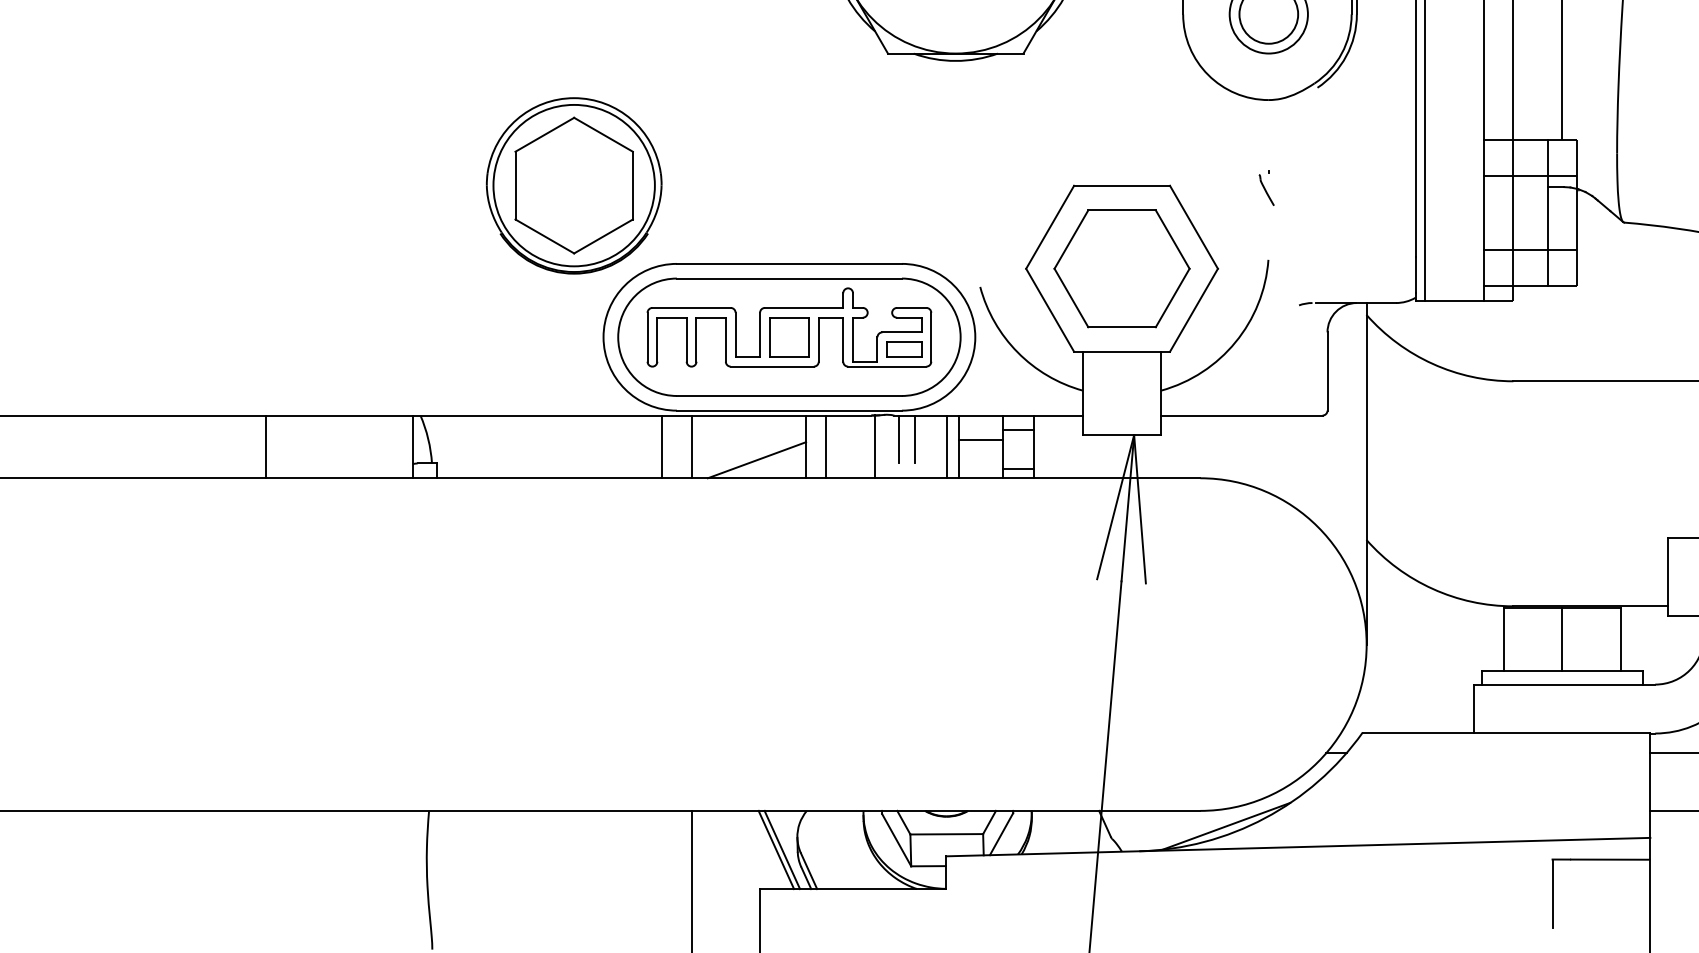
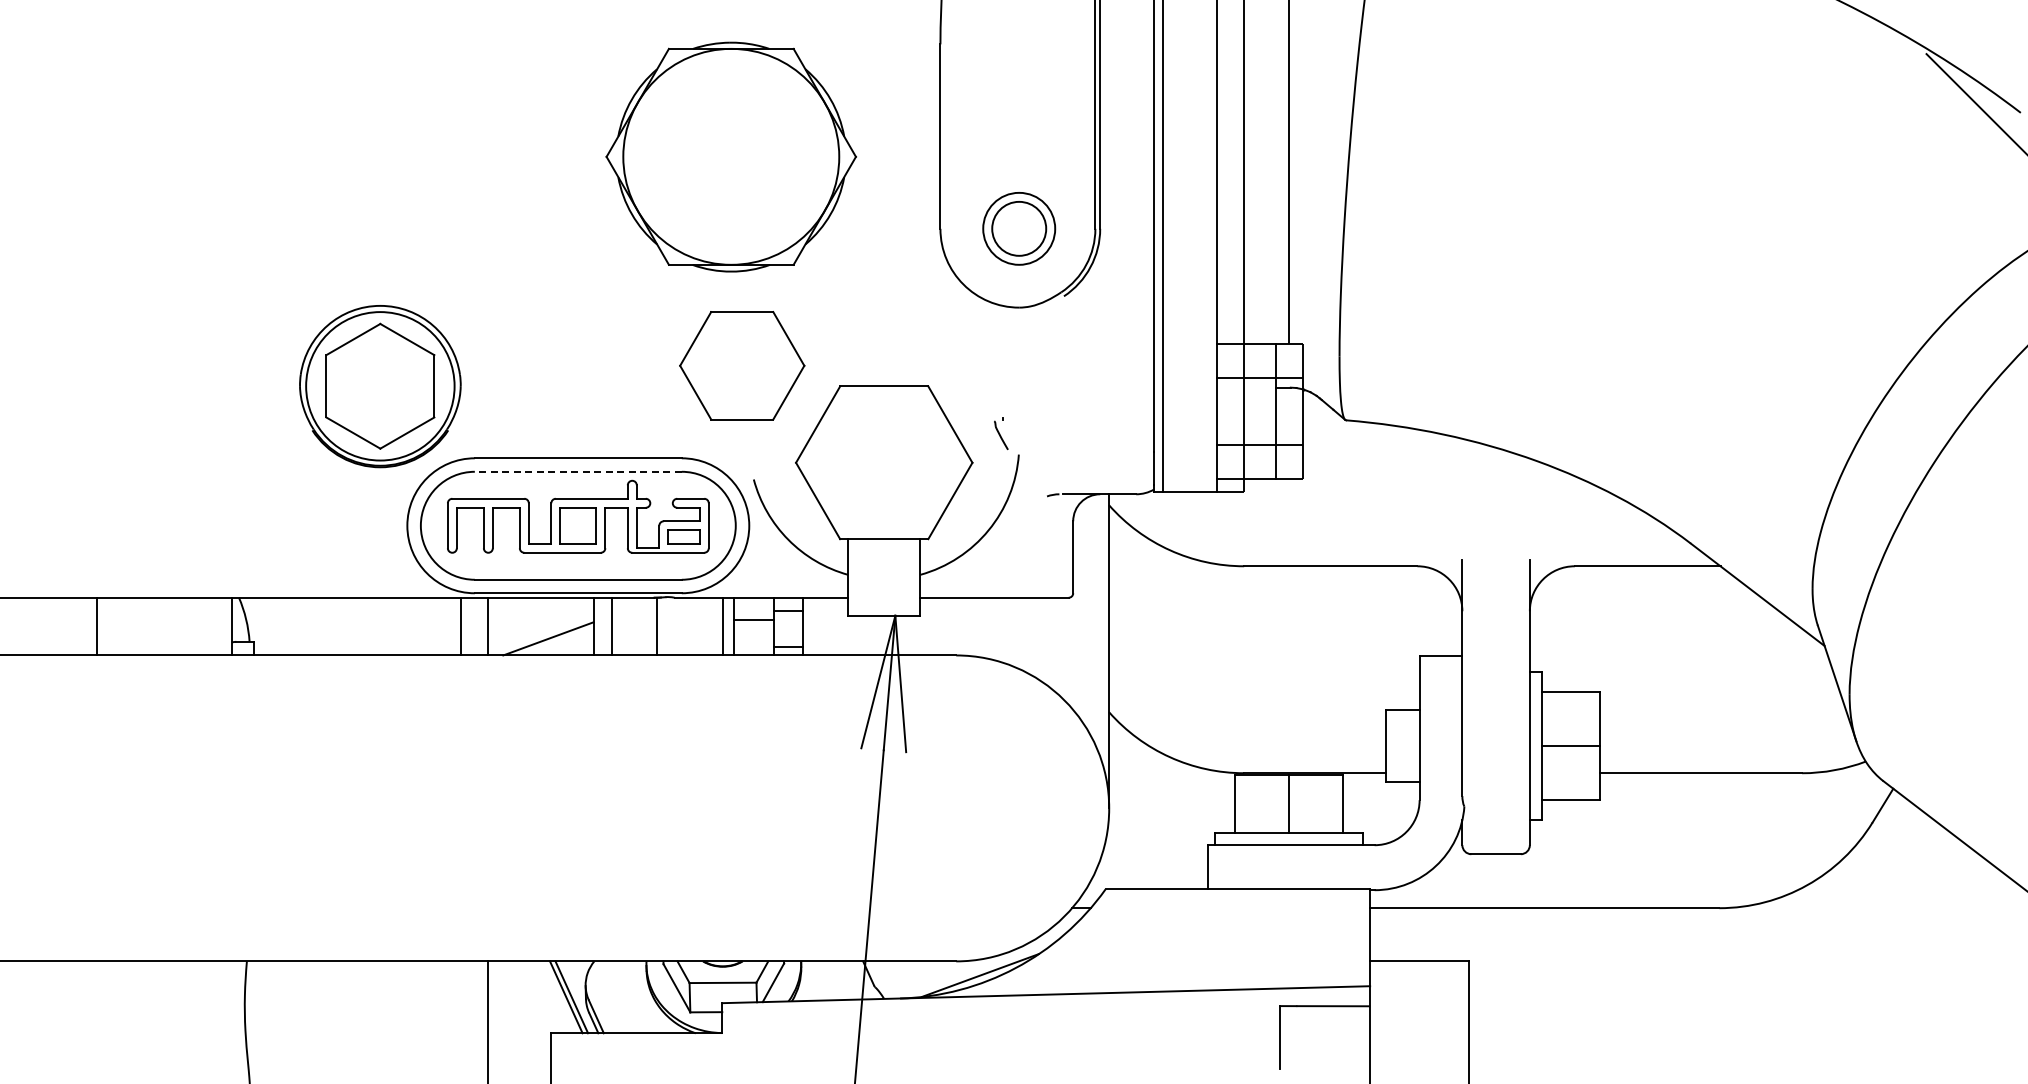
part: (1266, 188) -> (1001, 433), moved
part: (1122, 268) -> (742, 365), moved
line: (788, 278) -> (577, 471), solid -> dashed
line: (899, 439) -> (679, 619), removed
line: (914, 439) -> (693, 619), removed

